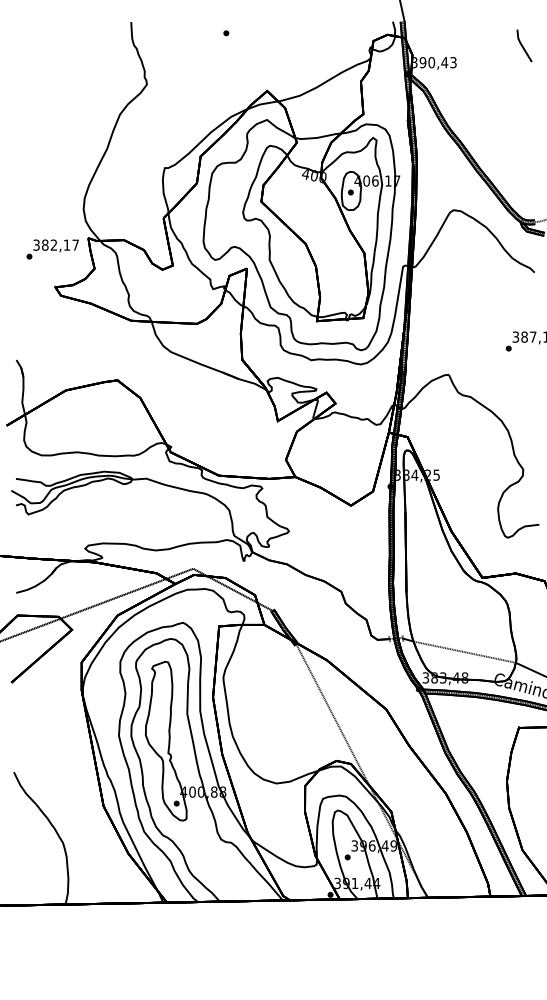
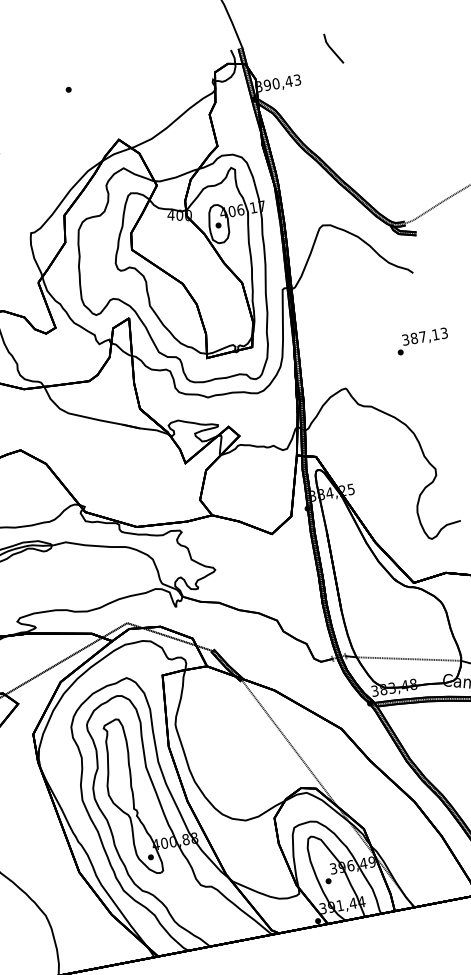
line: (523, 46) -> (332, 49), moved

